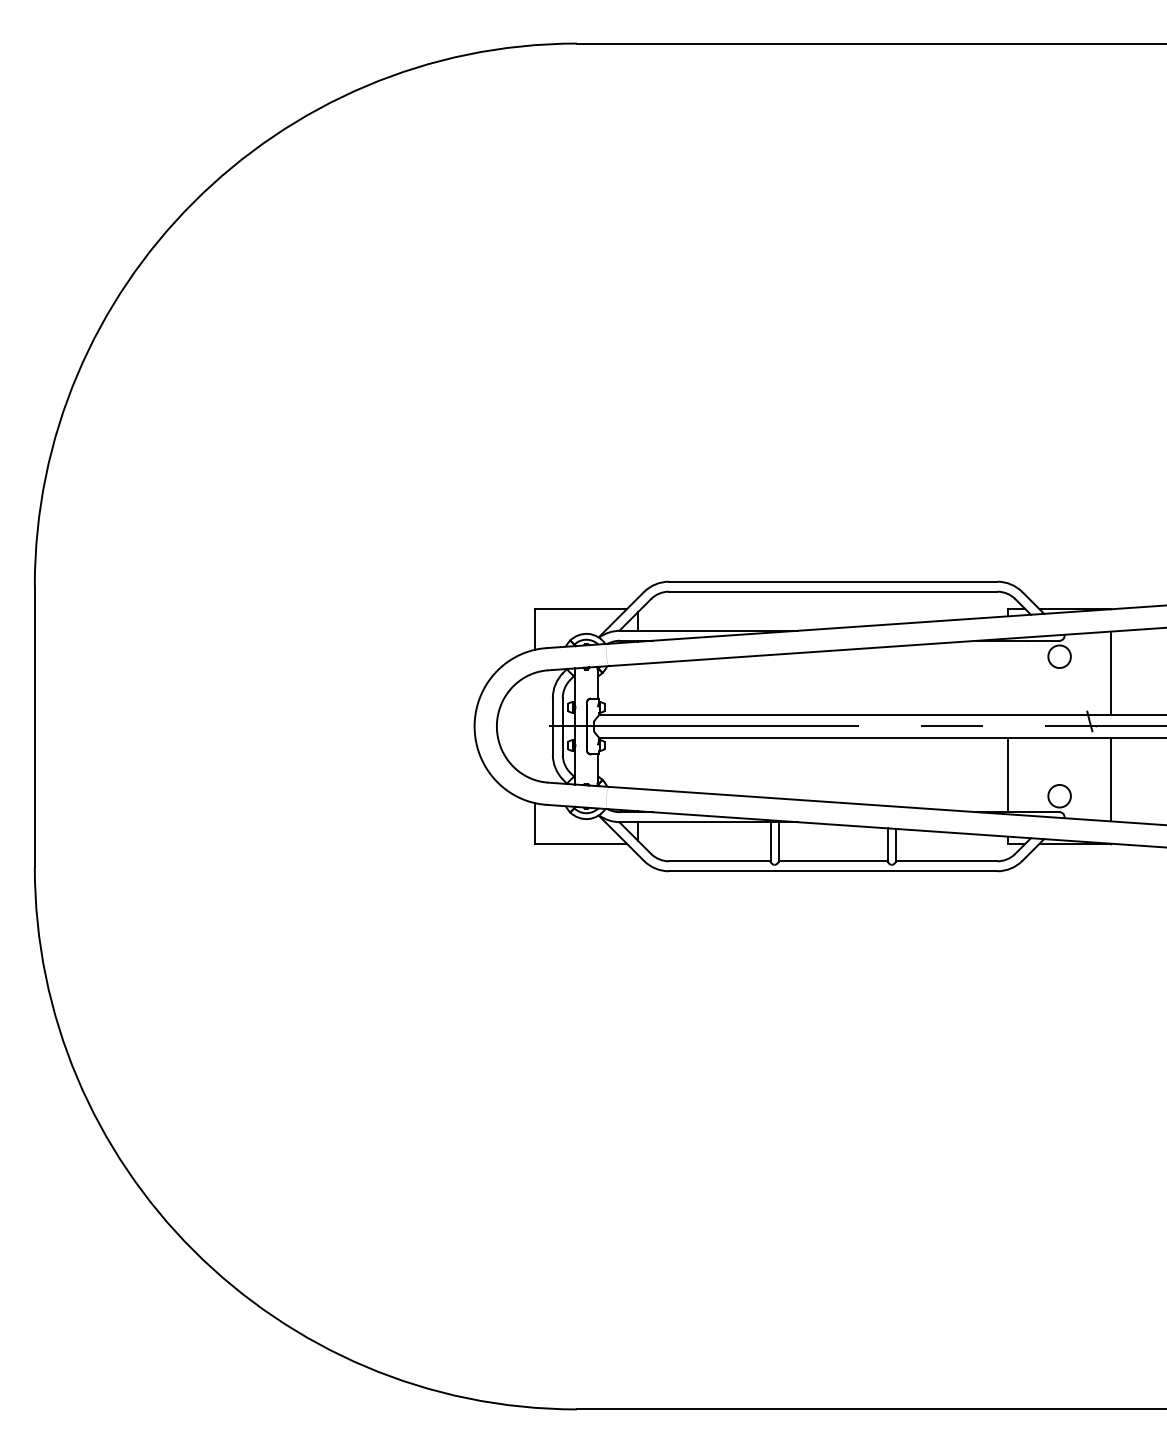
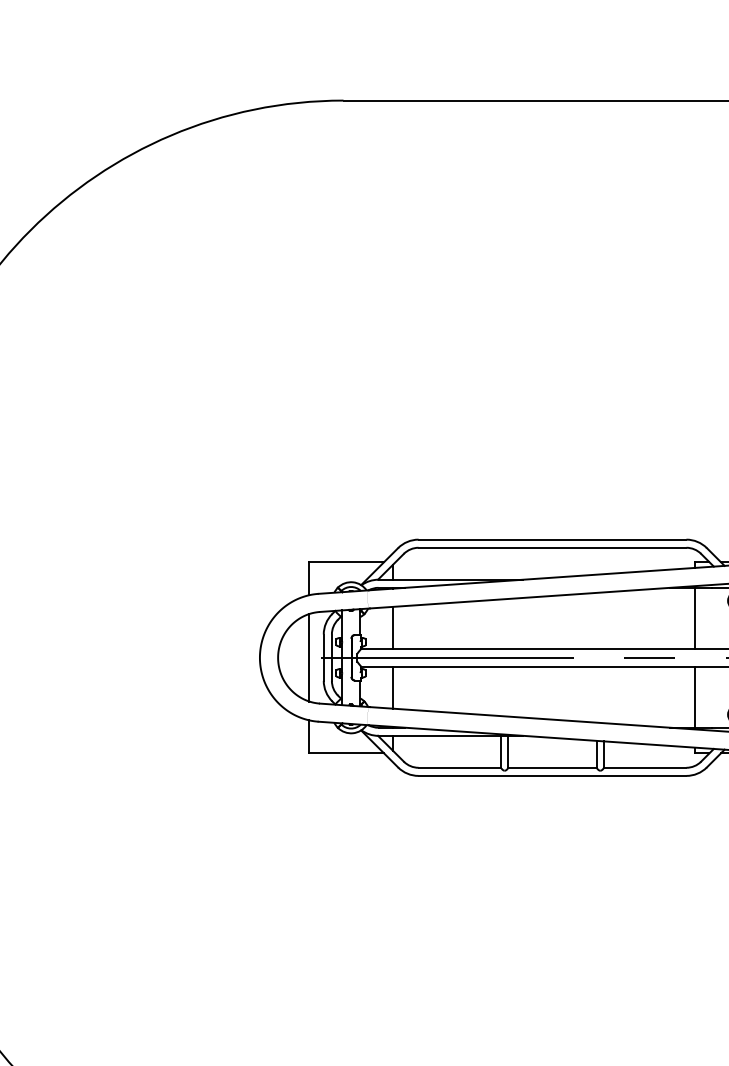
line: (1008, 677) -> (695, 617), added
line: (637, 689) -> (392, 627), added
line: (535, 726) -> (309, 657), added
line: (637, 762) -> (392, 687), added

